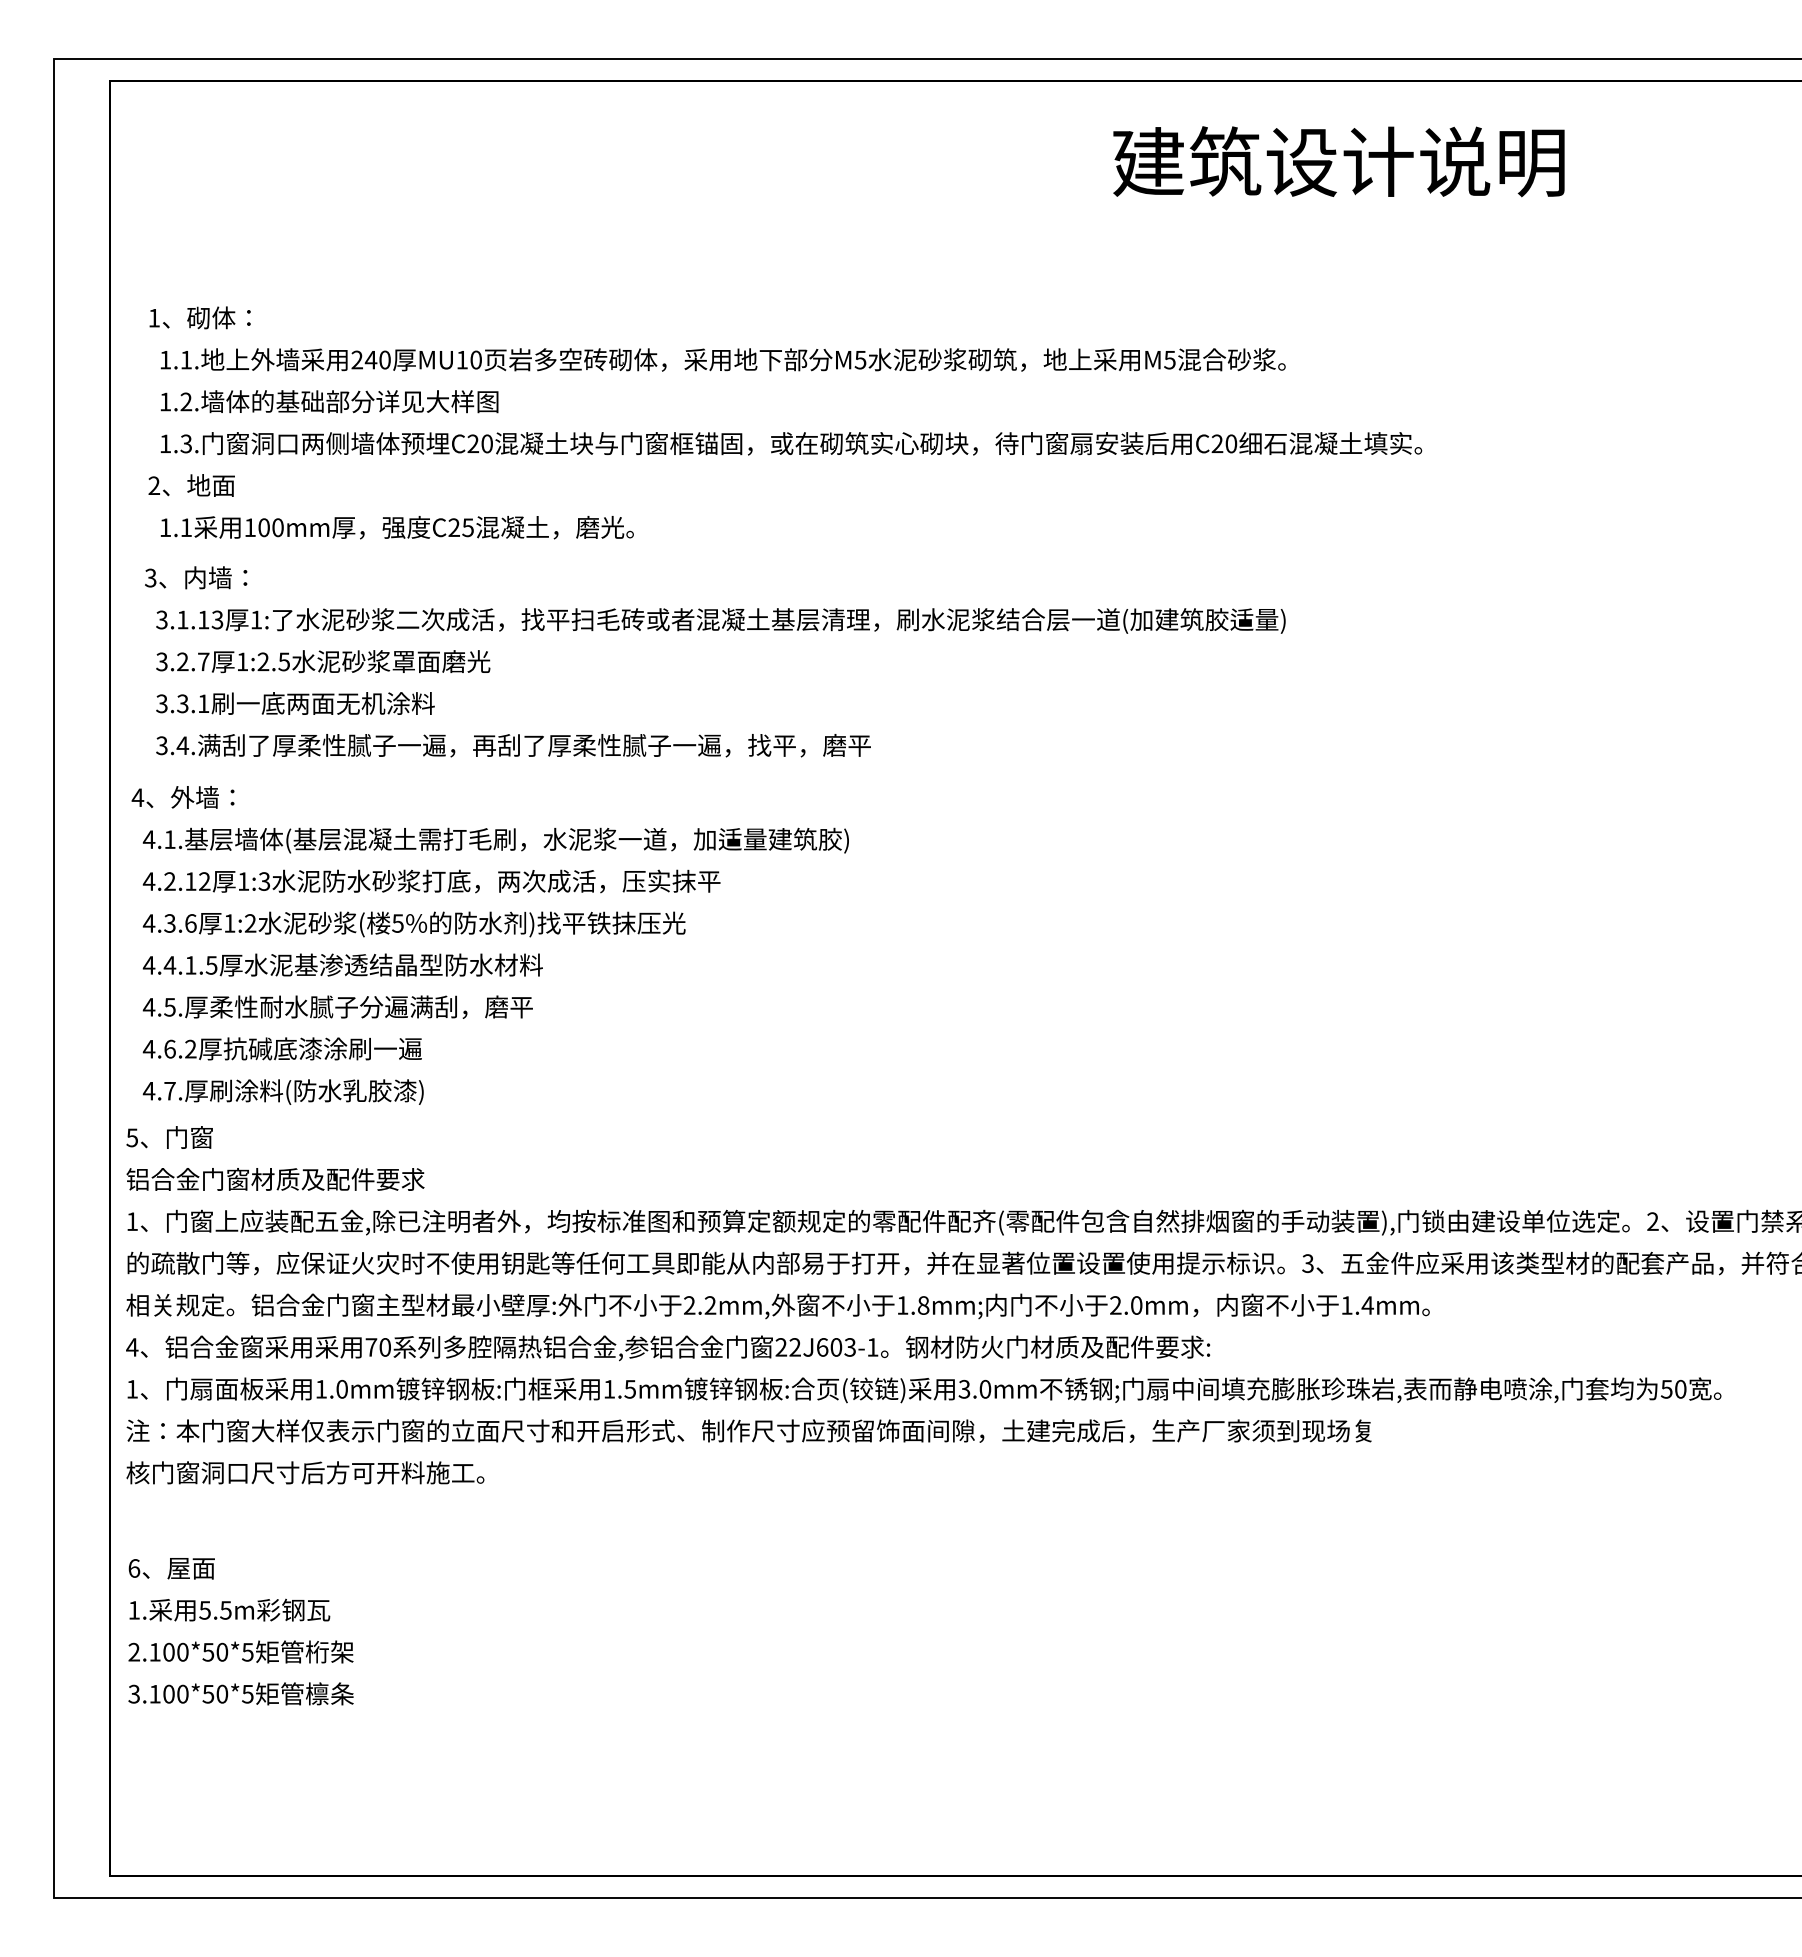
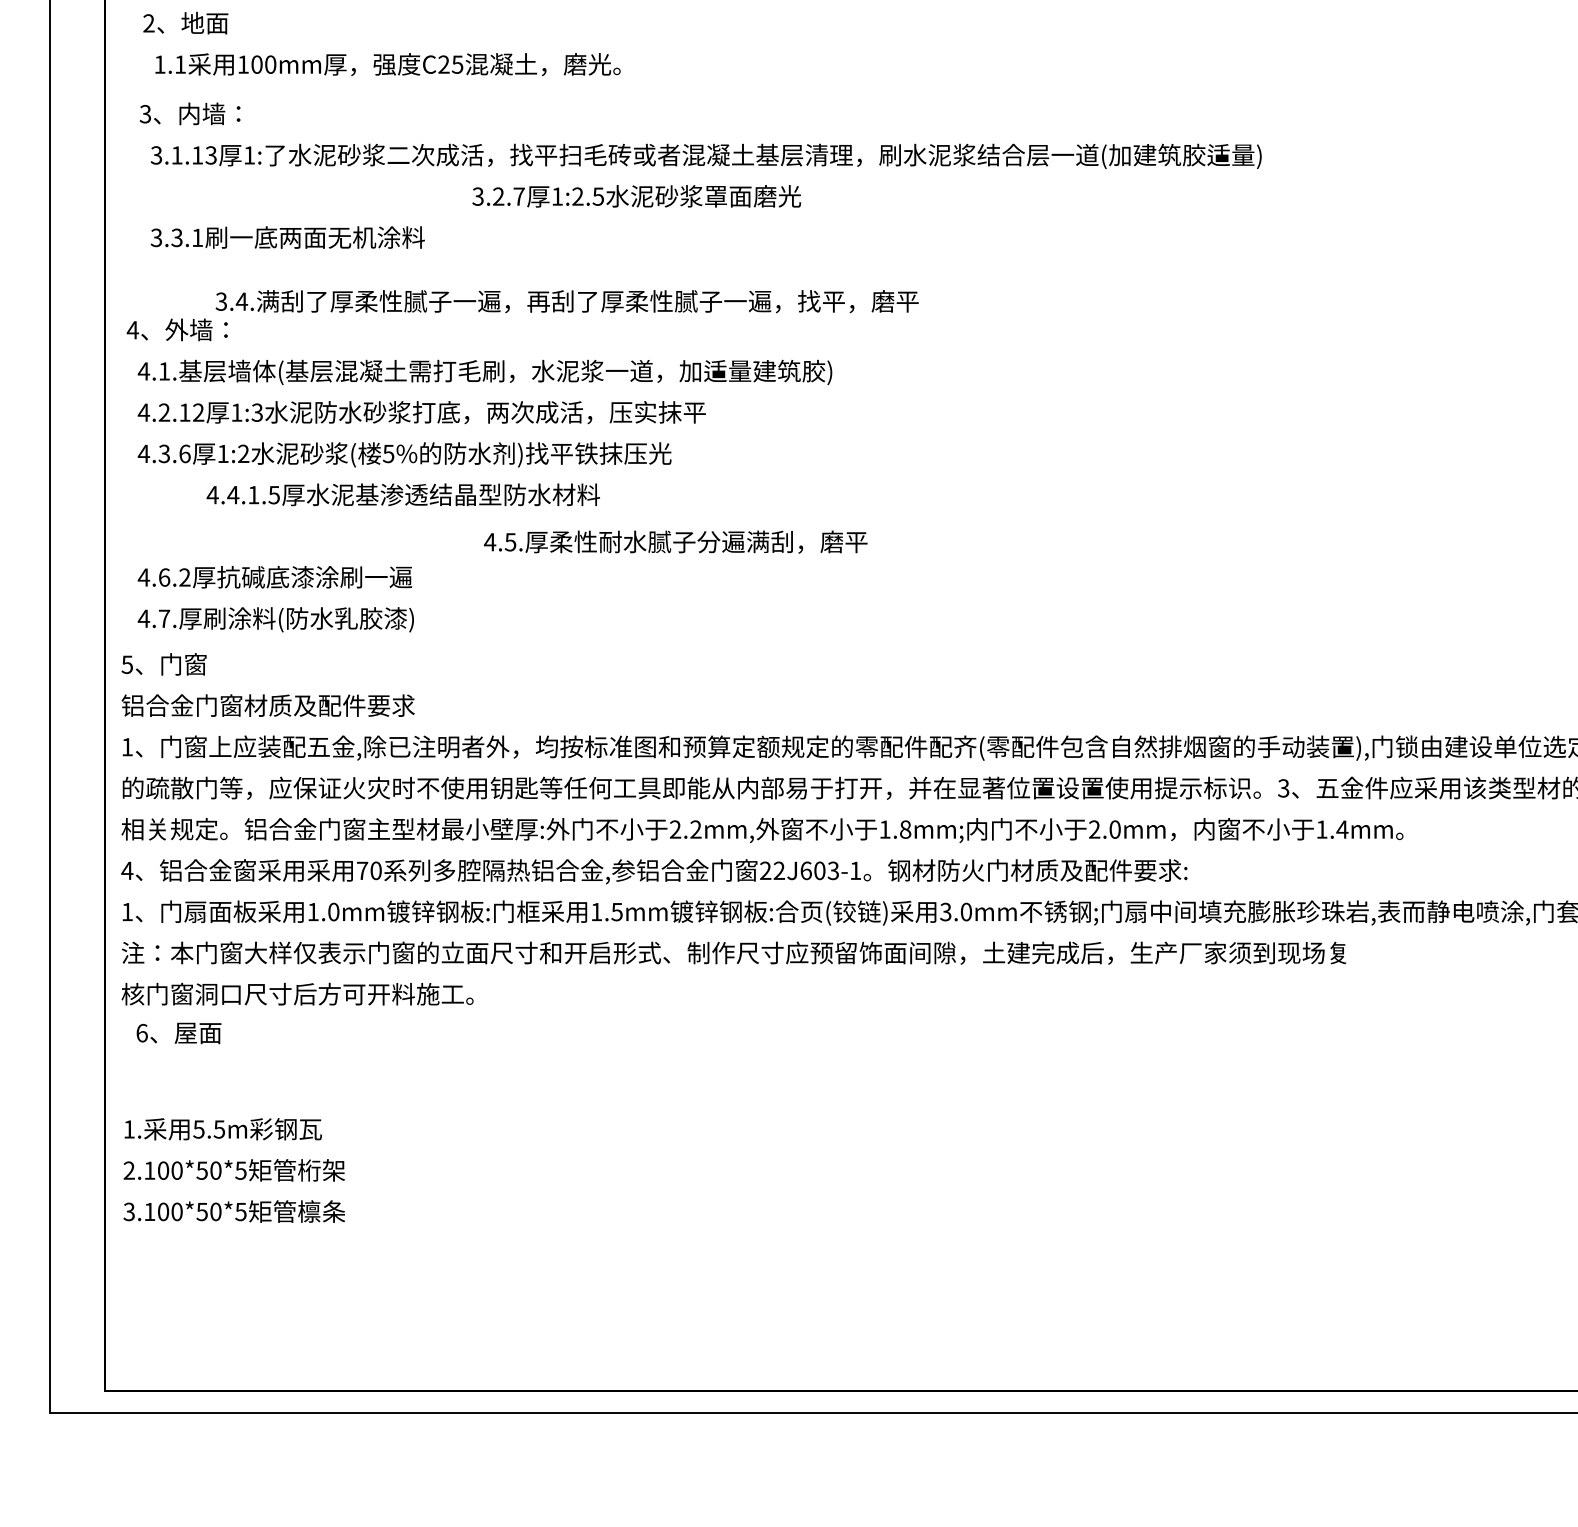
text: (323, 661) -> (637, 196), moved
text: (513, 745) -> (567, 301), moved
text: (342, 964) -> (402, 494), moved
text: (337, 1006) -> (675, 541), moved
text: (171, 1568) -> (178, 1033), moved

